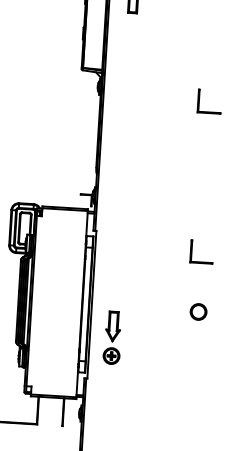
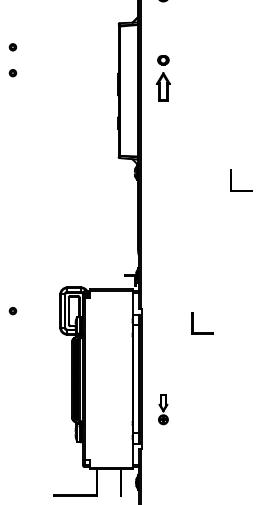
part: (192, 251) -> (193, 323), moved
circle: (197, 311) -> (242, 379), removed
part: (112, 338) -> (163, 409), size x0.6

